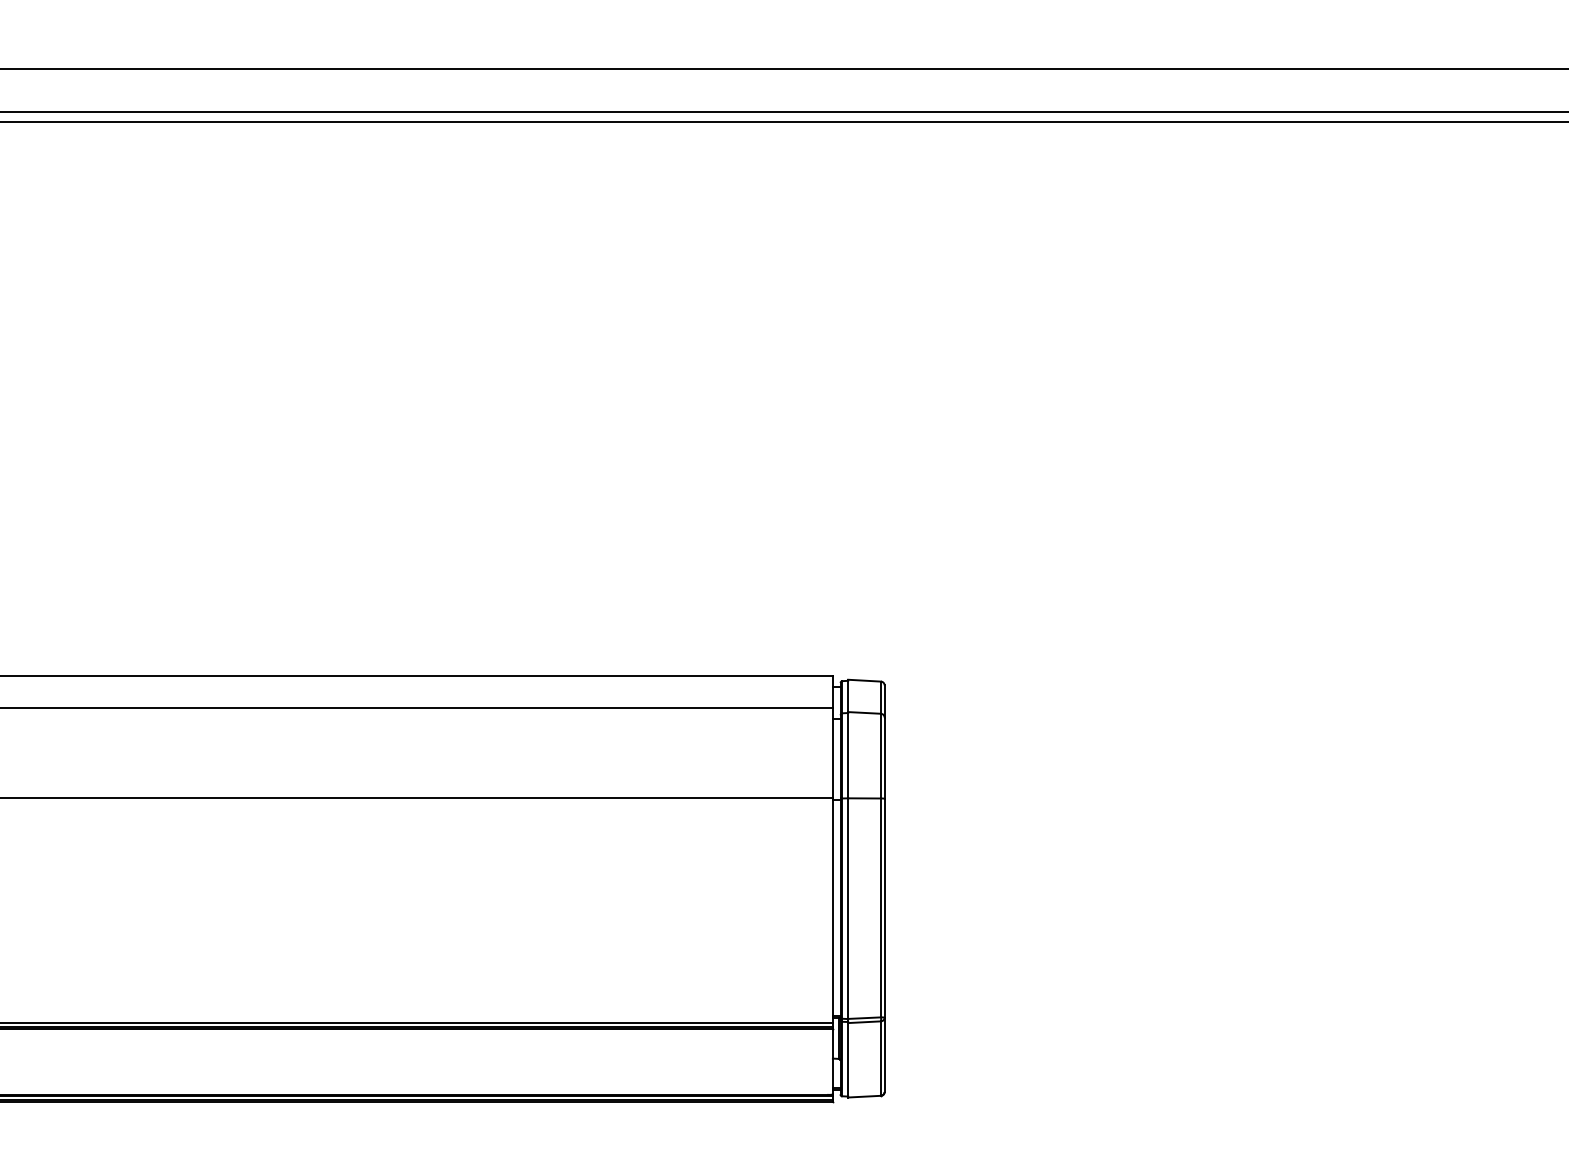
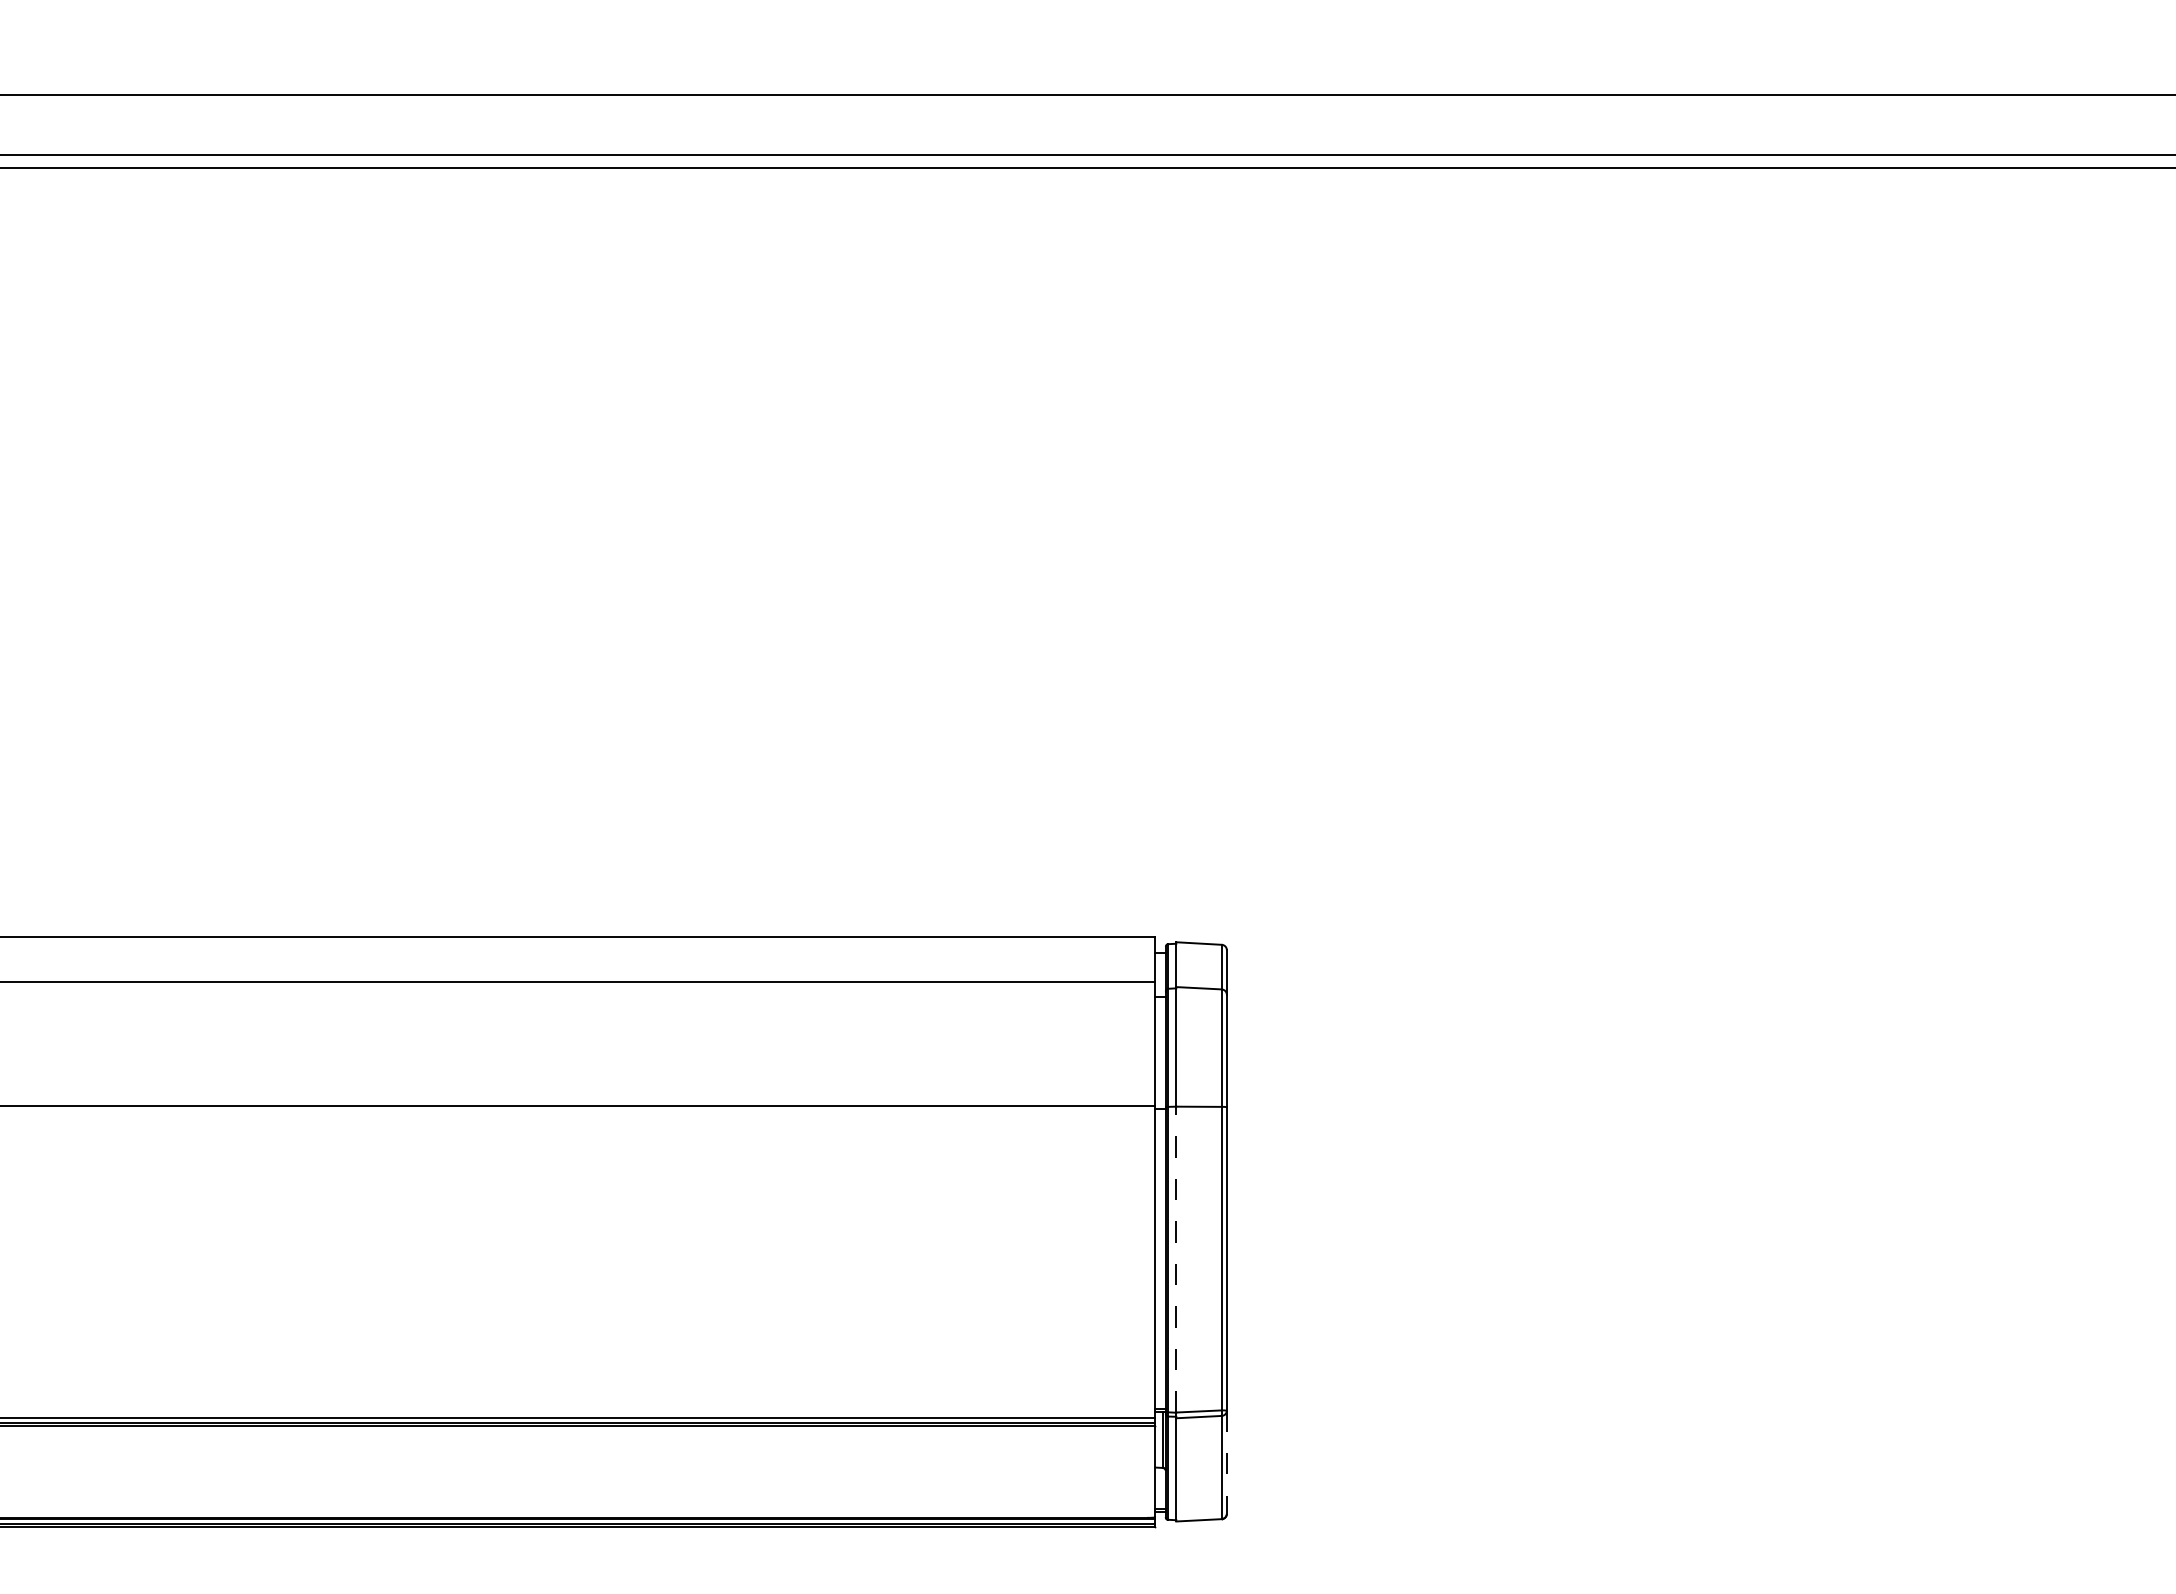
line: (848, 908) -> (1176, 1259), solid -> dashed
line: (884, 1054) -> (1226, 1462), solid -> dashed

